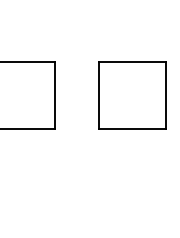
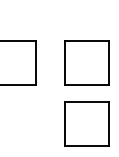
part: (130, 187) -> (86, 123), added

